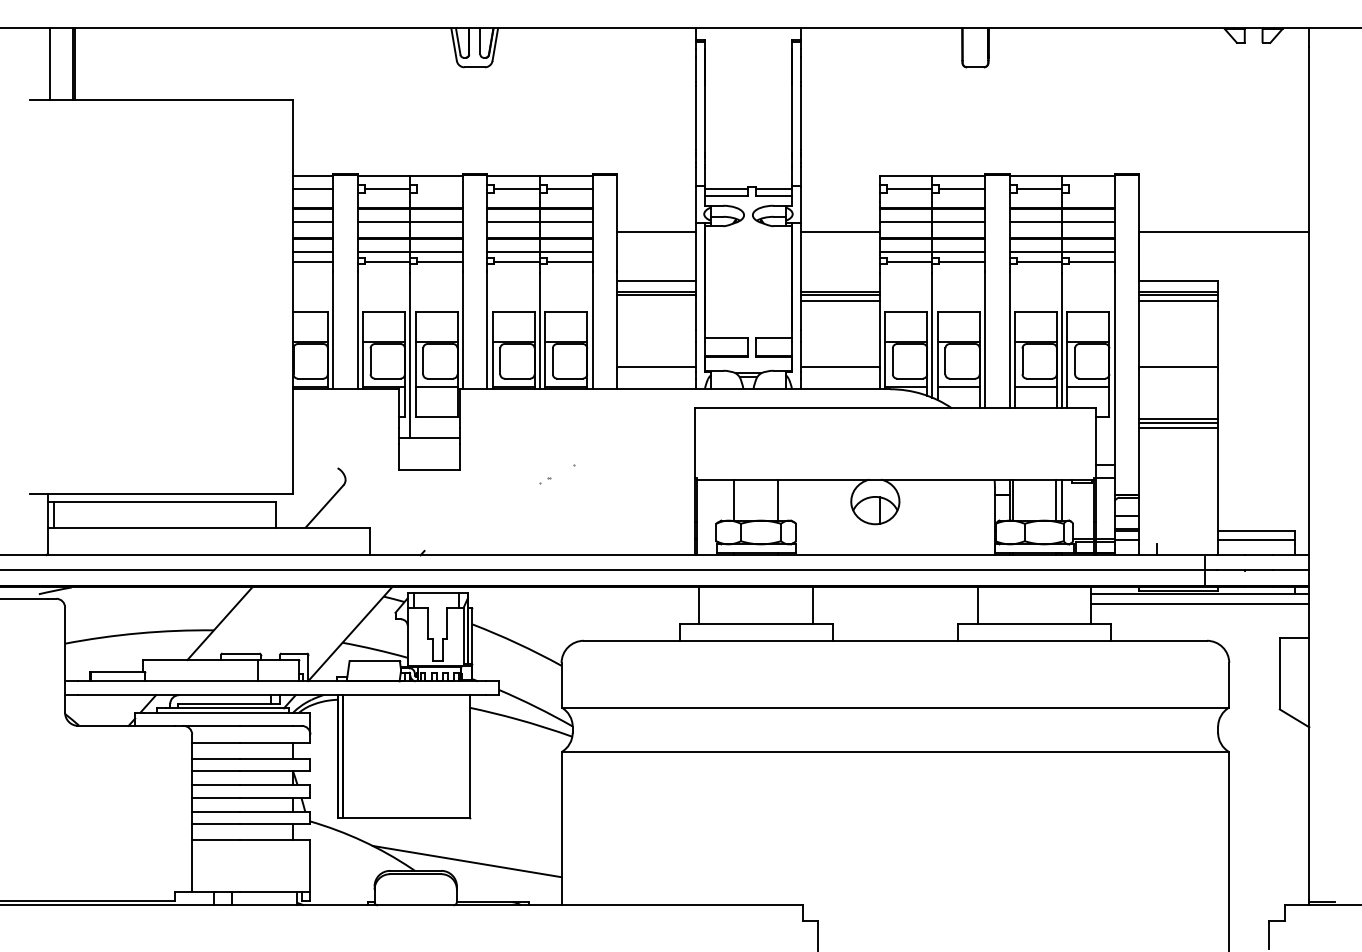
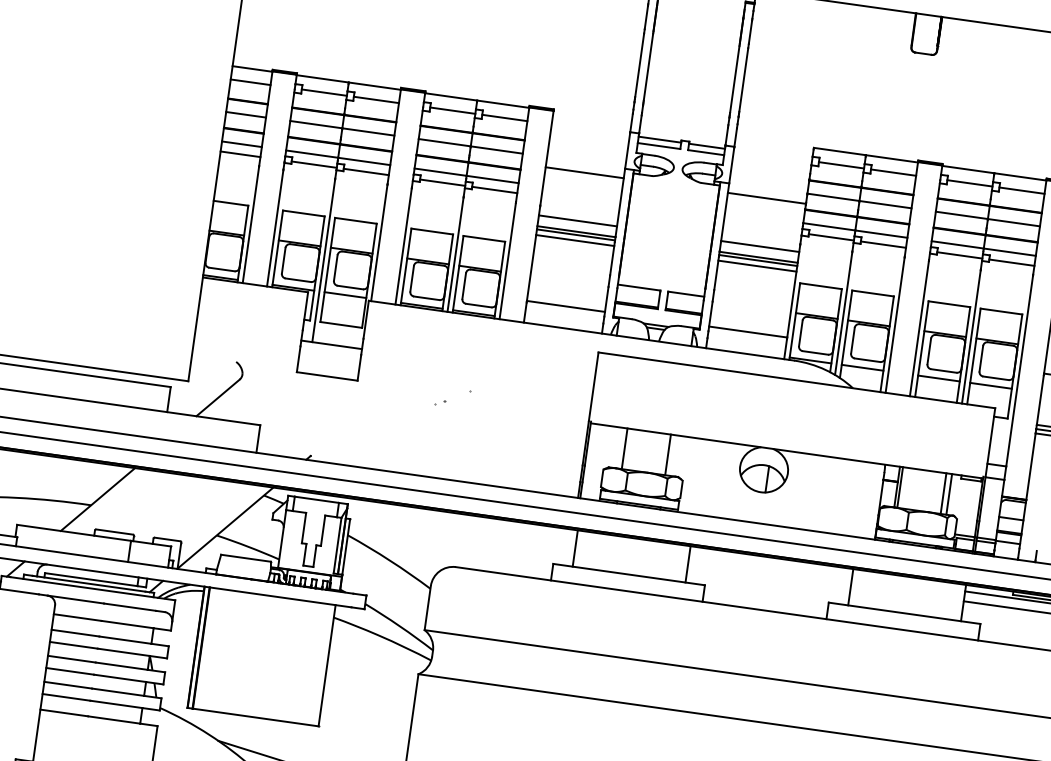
line: (439, 189) -> (375, 100), added
line: (1091, 189) -> (1021, 190), added
line: (840, 280) -> (760, 246), added
line: (656, 300) -> (575, 240), added

